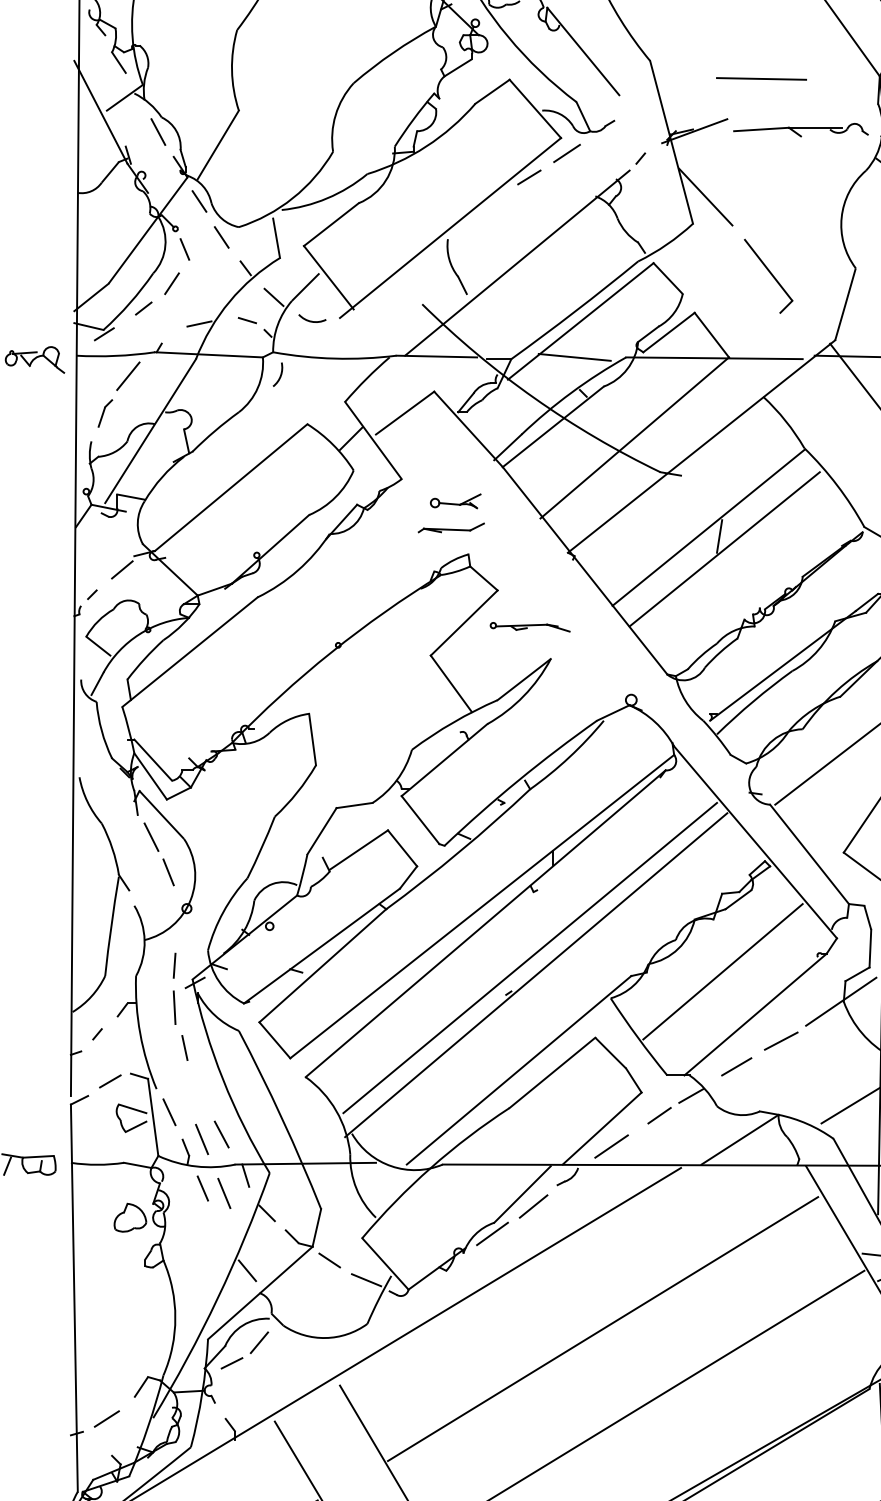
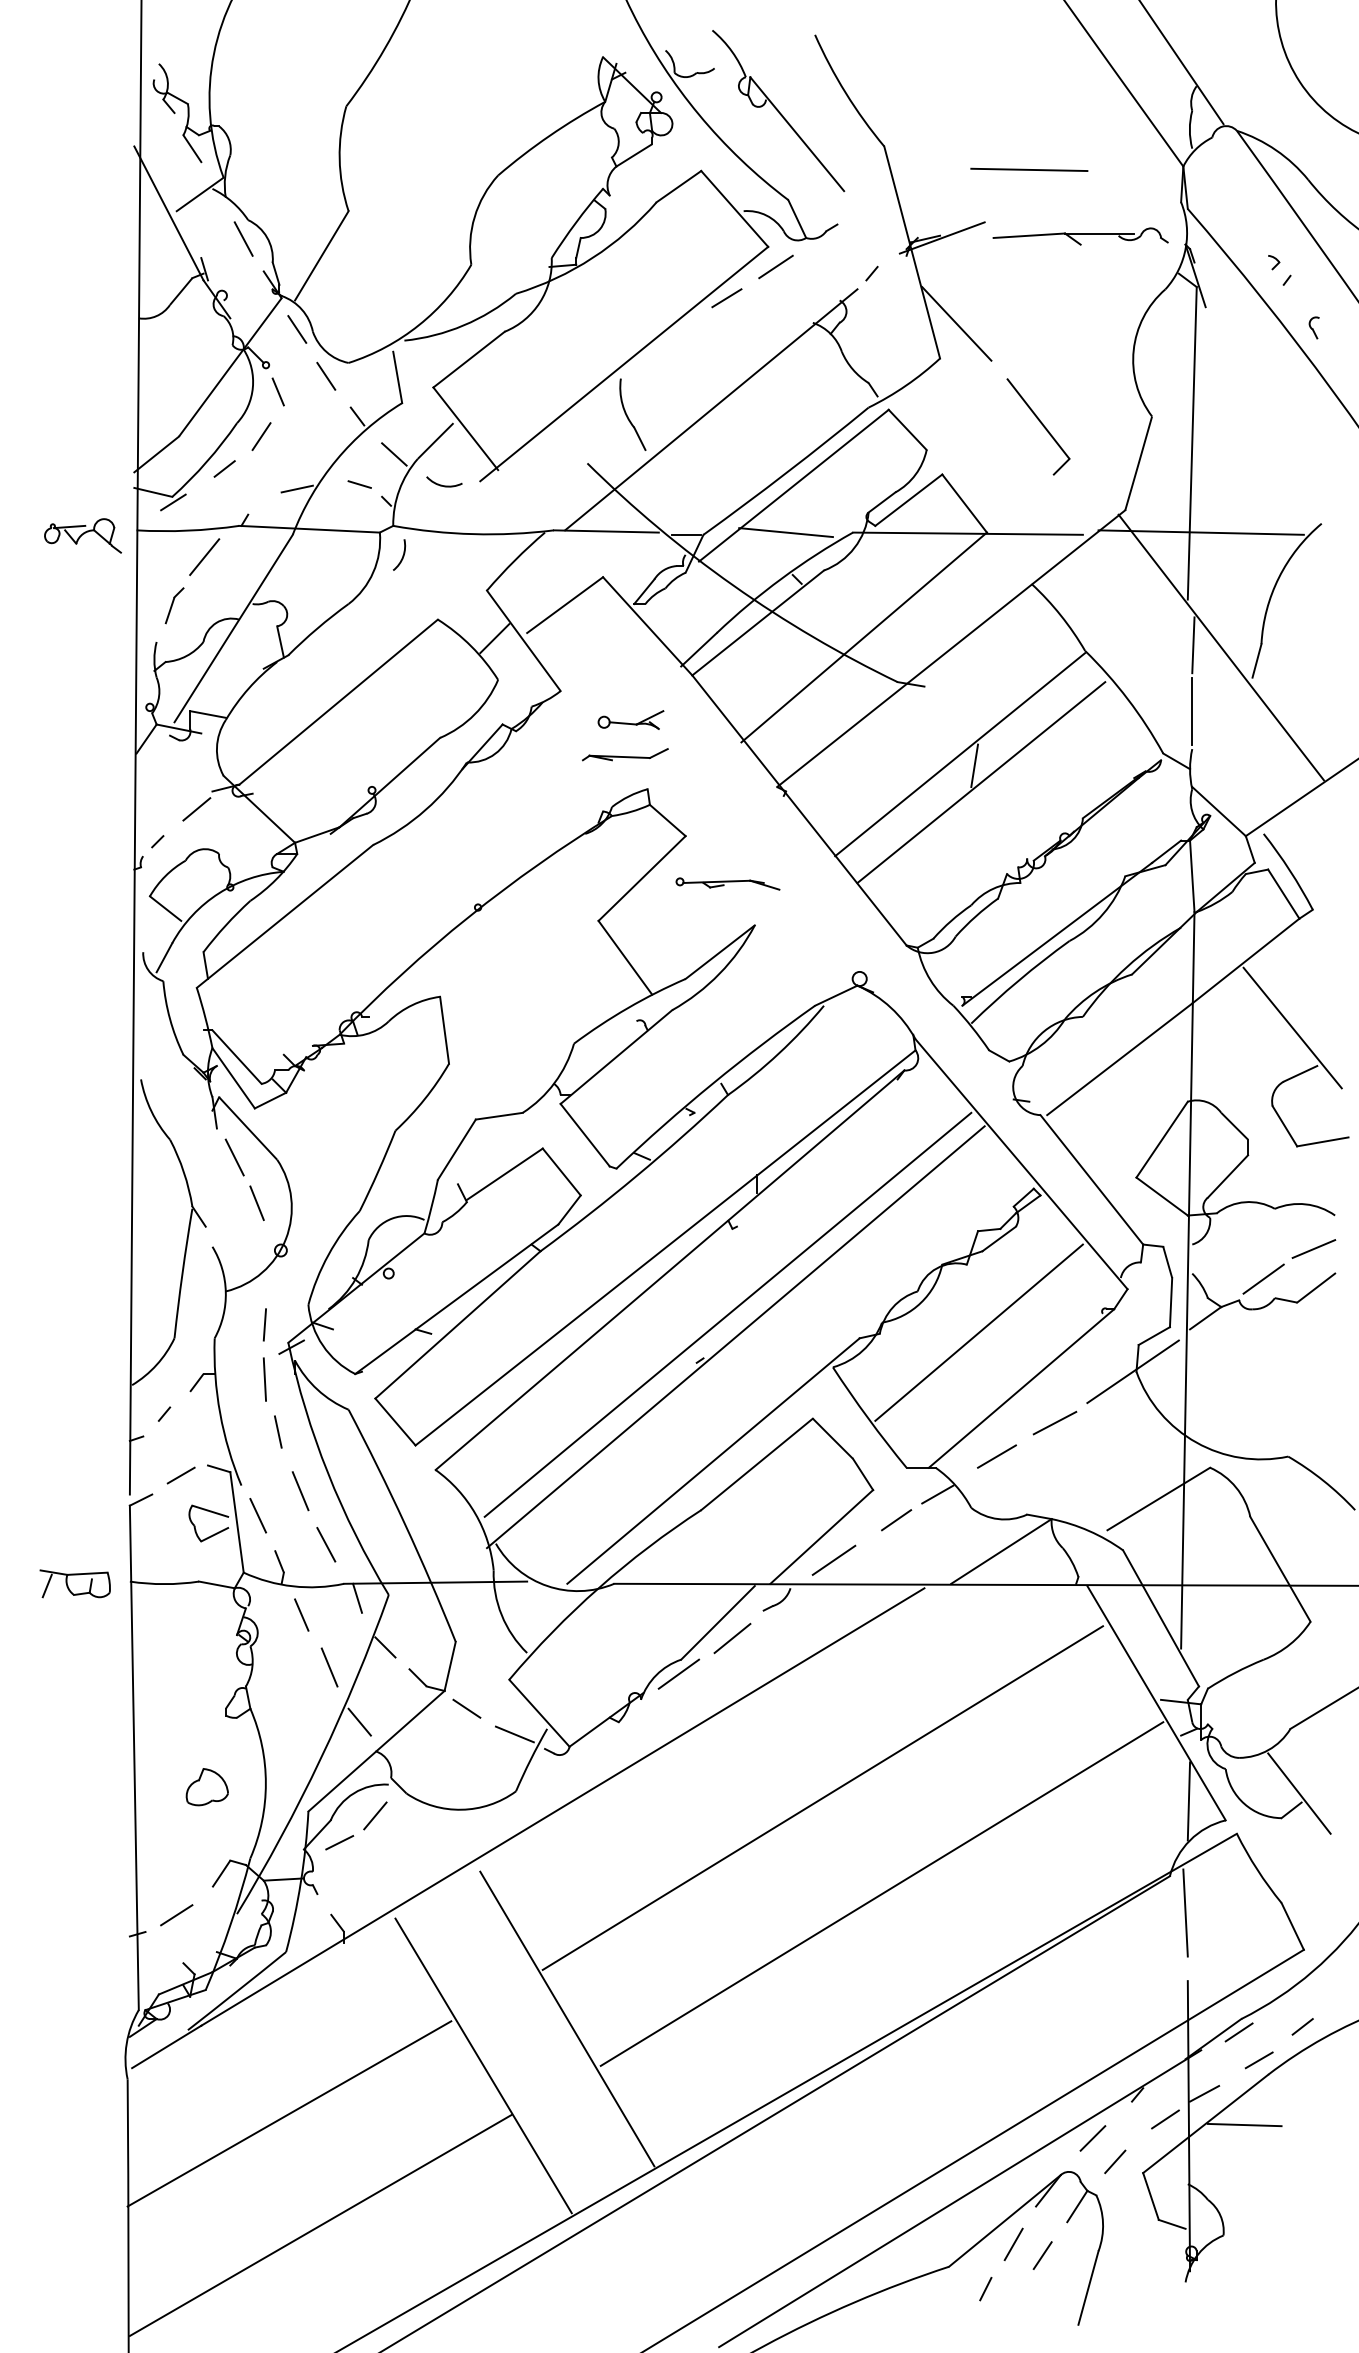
line: (201, 1139) -> (300, 1491), moved
line: (224, 1193) -> (329, 1667), moved
part: (129, 1218) -> (206, 1787), moved

